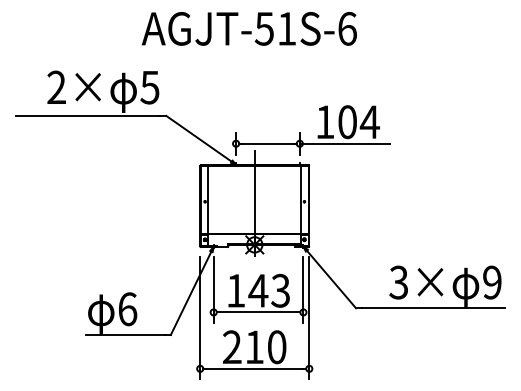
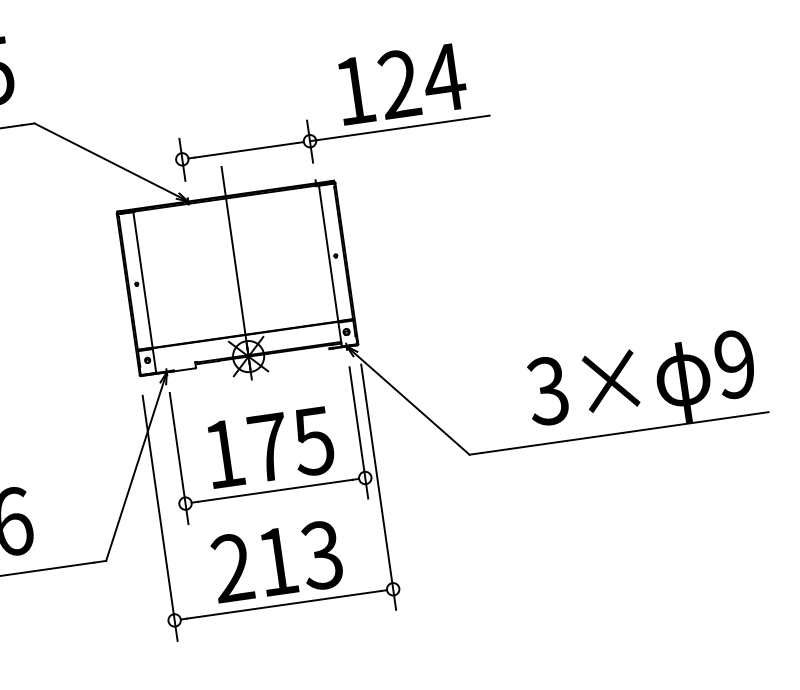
text: (347, 122) -> (399, 85), 104 -> 124
text: (268, 290) -> (289, 444), 143 -> 175
text: (276, 347) -> (321, 555), 210 -> 213

